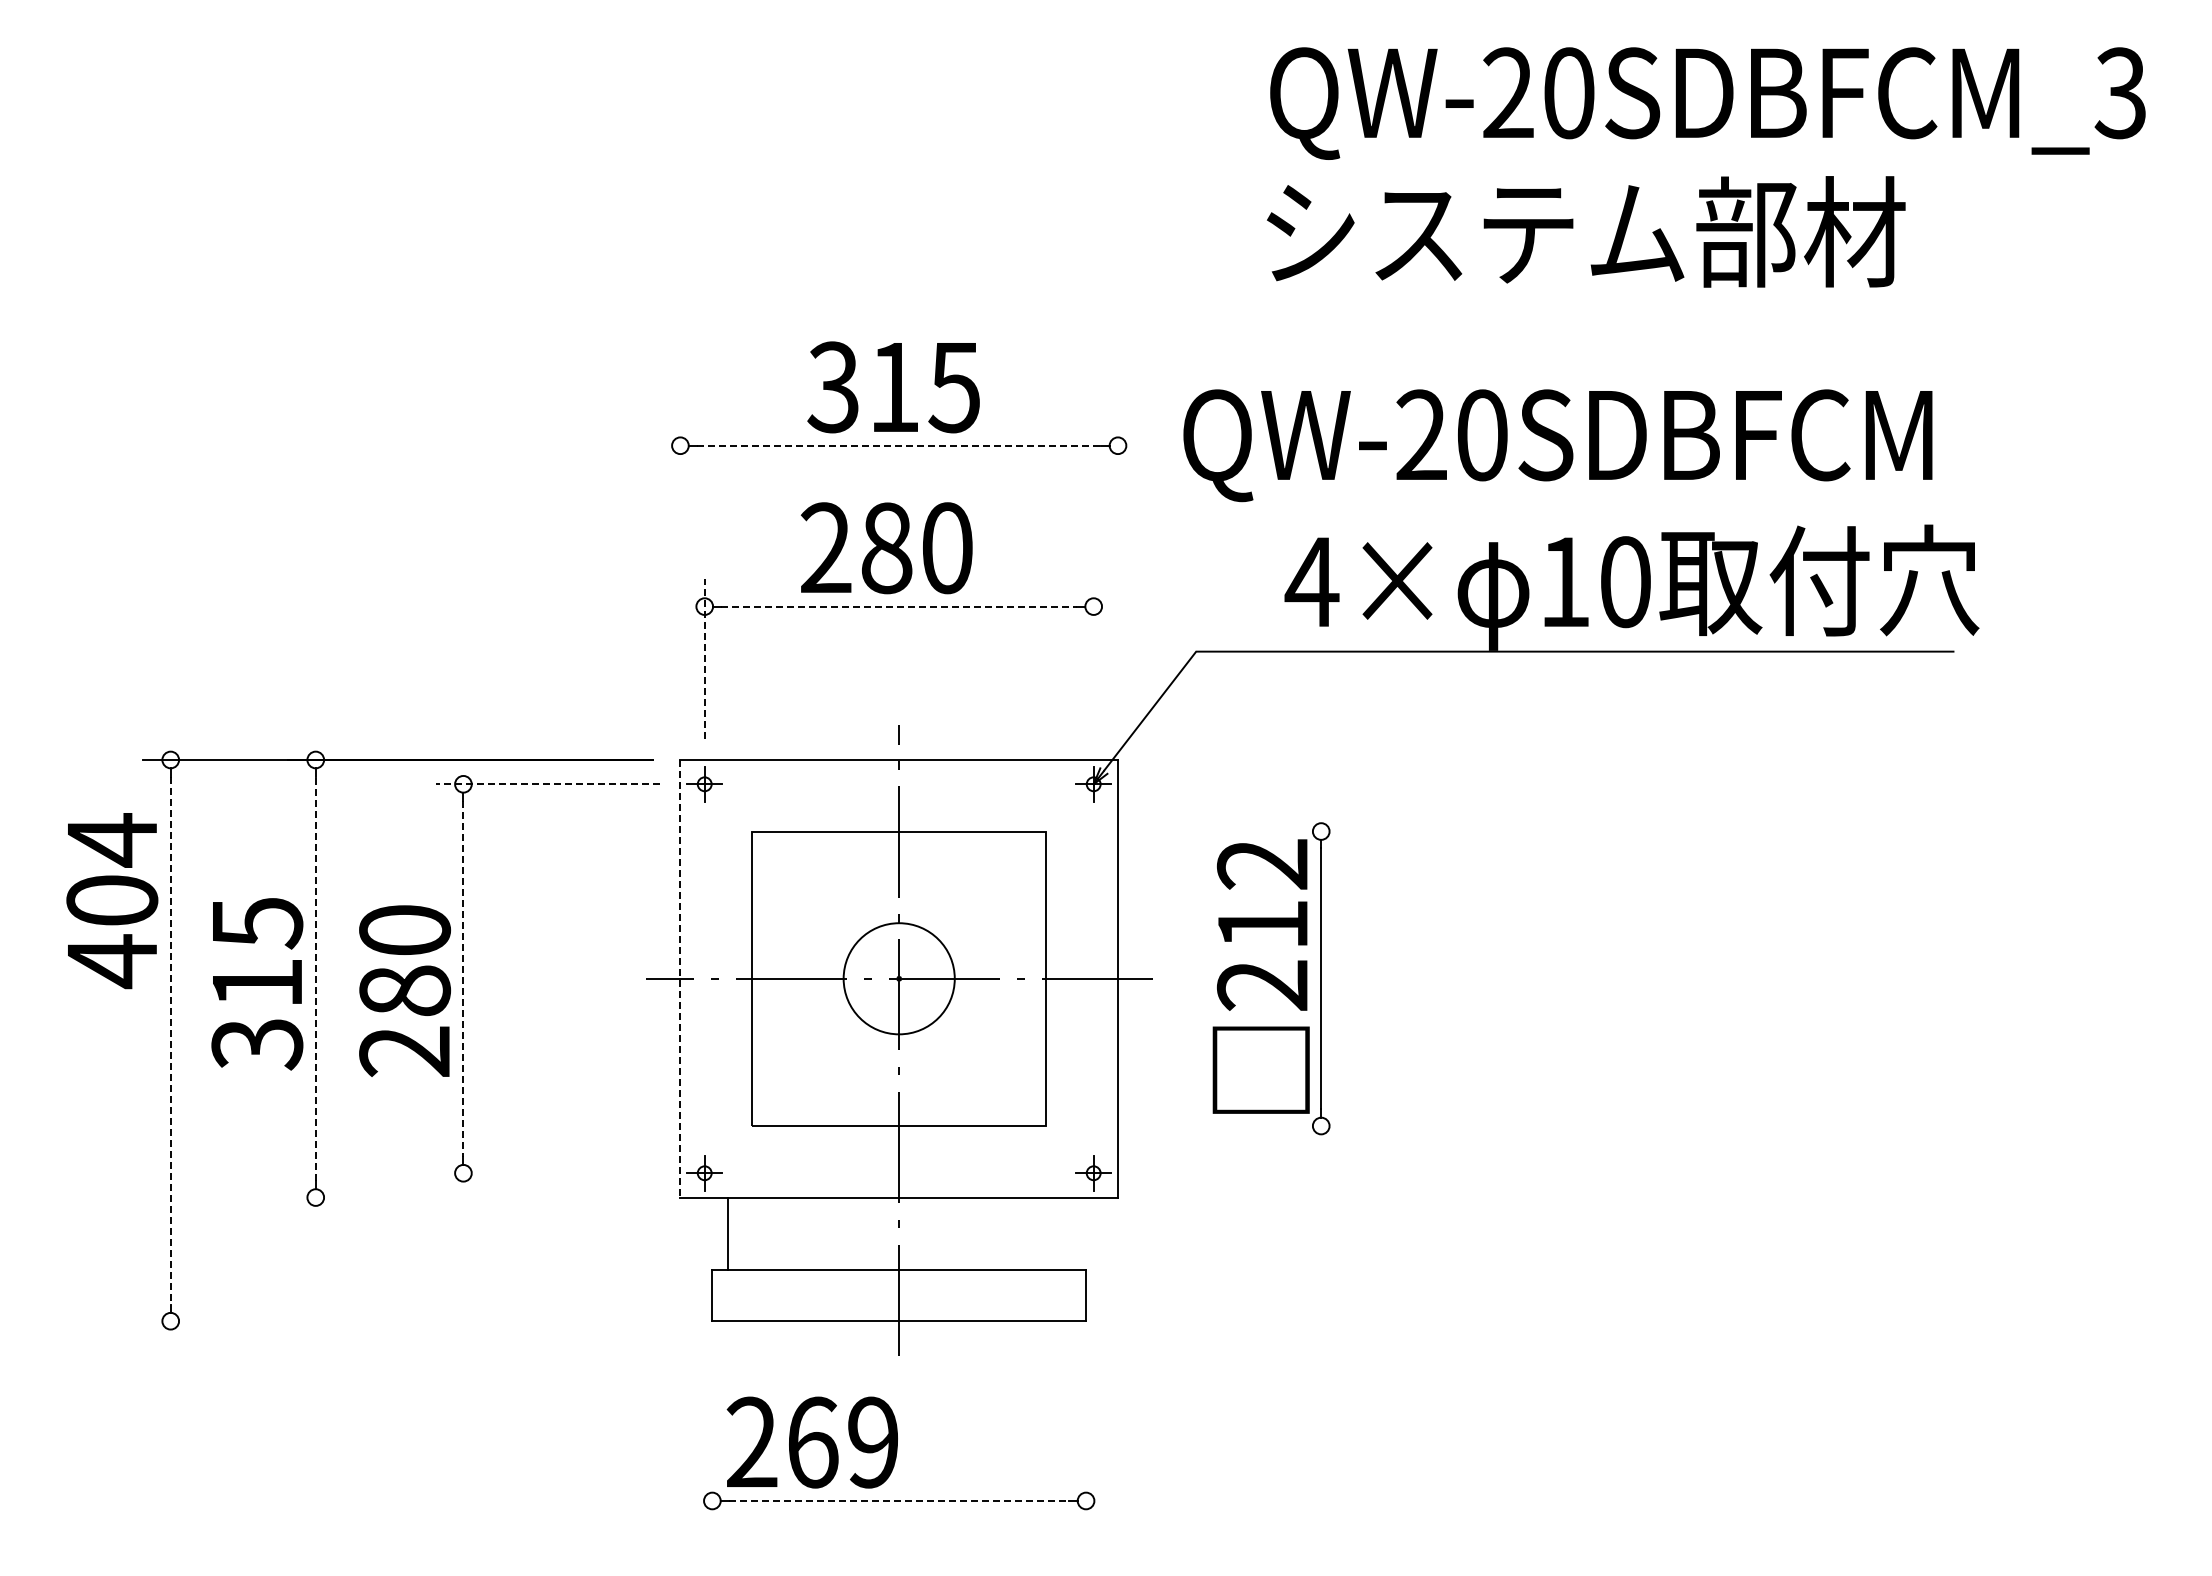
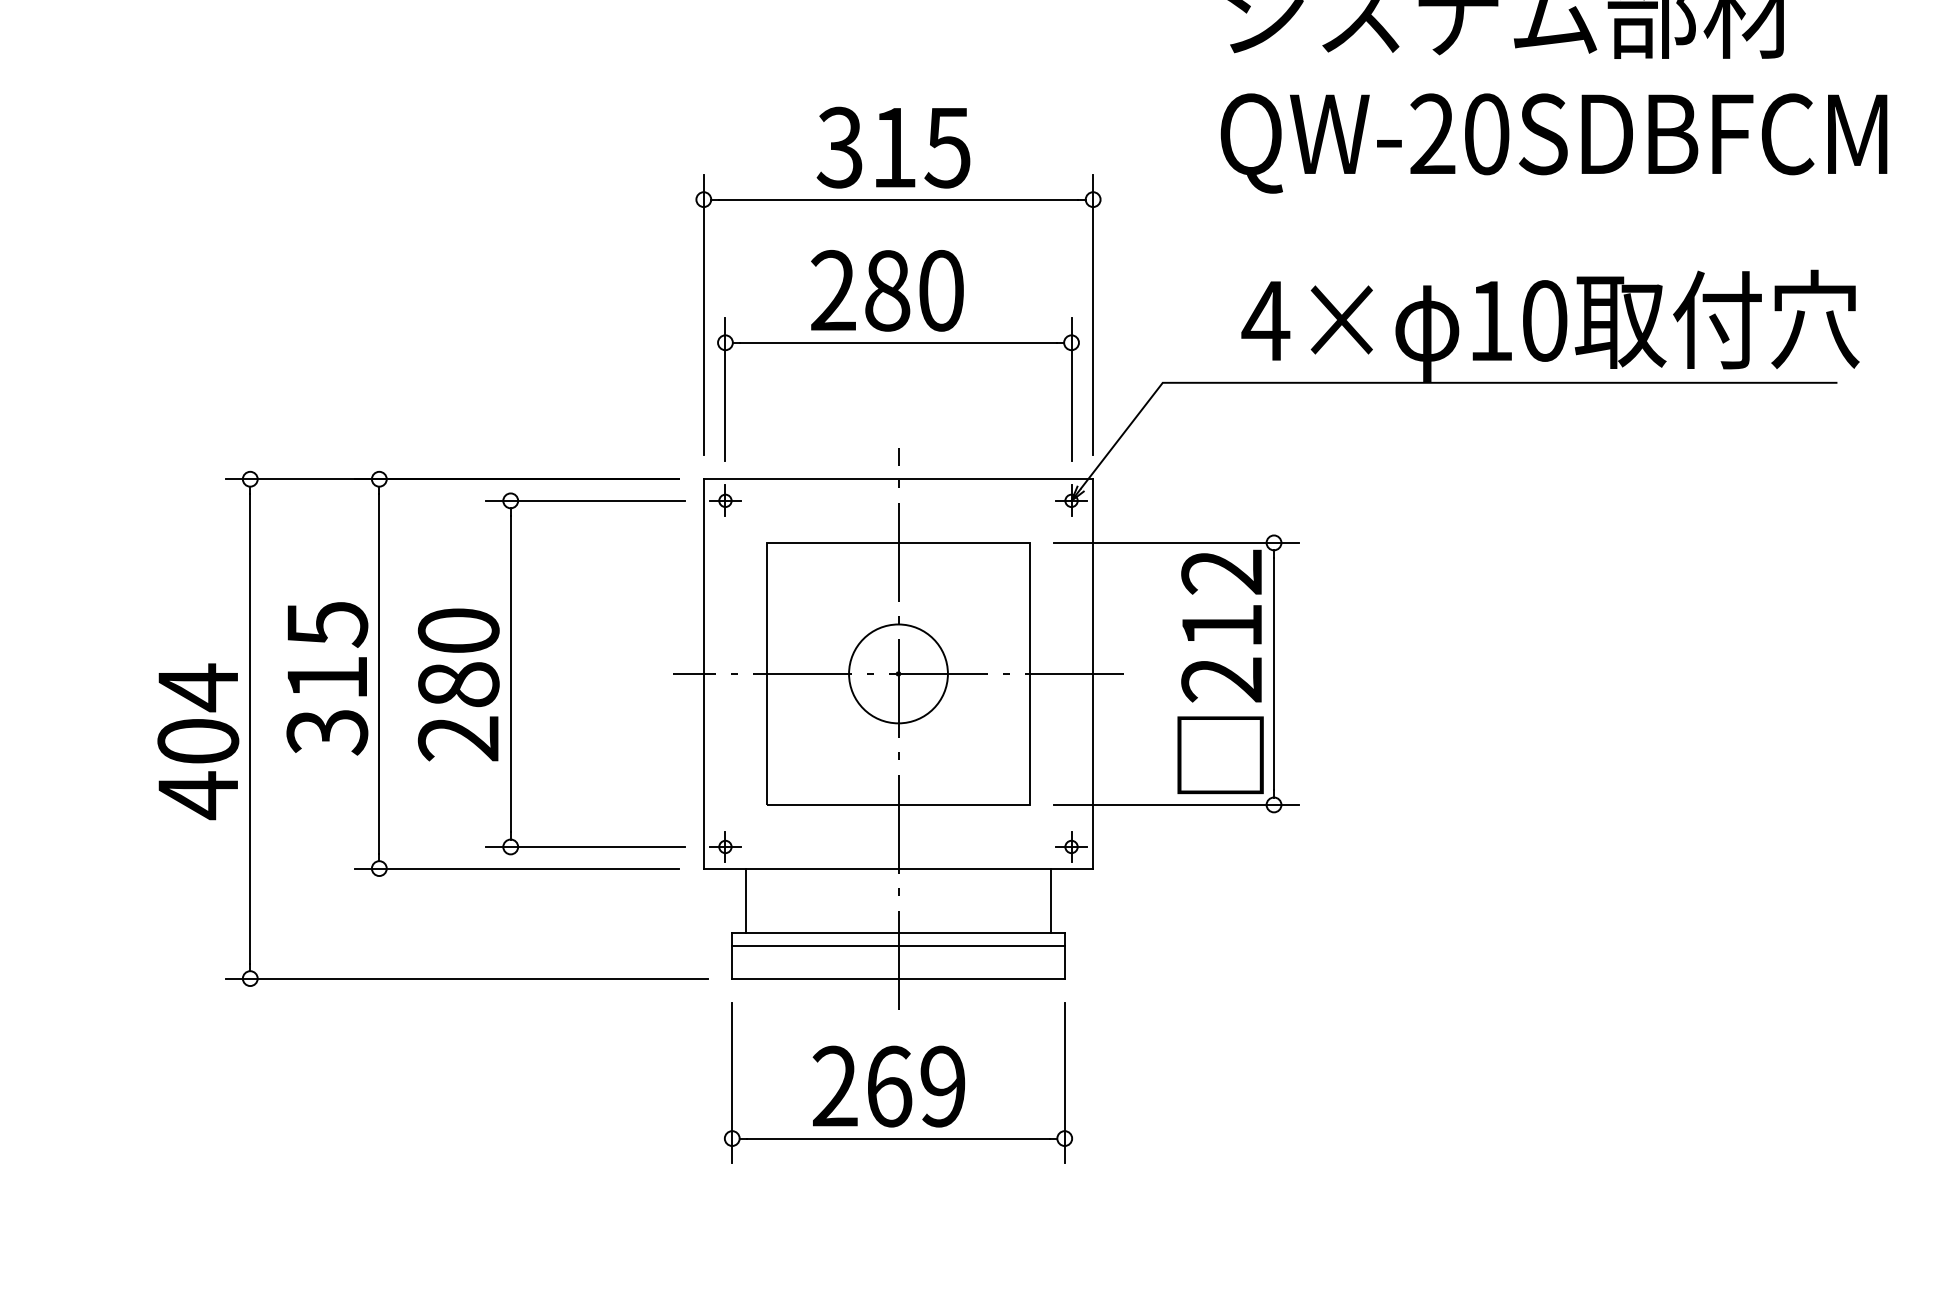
line: (899, 445) -> (898, 199), dashed -> solid
text: (1557, 445) -> (1553, 143), moved
line: (680, 574) -> (703, 314), added
line: (1118, 574) -> (1093, 314), added
line: (899, 606) -> (898, 342), dashed -> solid
line: (704, 658) -> (725, 388), dashed -> solid
line: (1093, 658) -> (1071, 388), added
line: (547, 784) -> (585, 501), dashed -> solid
line: (1211, 831) -> (1176, 542), added
text: (112, 901) -> (198, 742), moved
line: (315, 978) -> (379, 673), dashed -> solid
line: (463, 978) -> (510, 673), dashed -> solid
line: (680, 978) -> (703, 673), dashed -> solid
line: (170, 1040) -> (250, 728), dashed -> solid
line: (1211, 1126) -> (1176, 805), added
line: (547, 1173) -> (585, 847), added
line: (469, 1197) -> (516, 868), added
line: (1070, 1233) -> (1050, 900), added
line: (899, 1284) -> (898, 945), added
line: (413, 1321) -> (466, 978), added
line: (712, 1438) -> (732, 1082), added
line: (1086, 1438) -> (1065, 1082), added
text: (811, 1442) -> (888, 1086), moved
line: (899, 1500) -> (898, 1138), dashed -> solid

